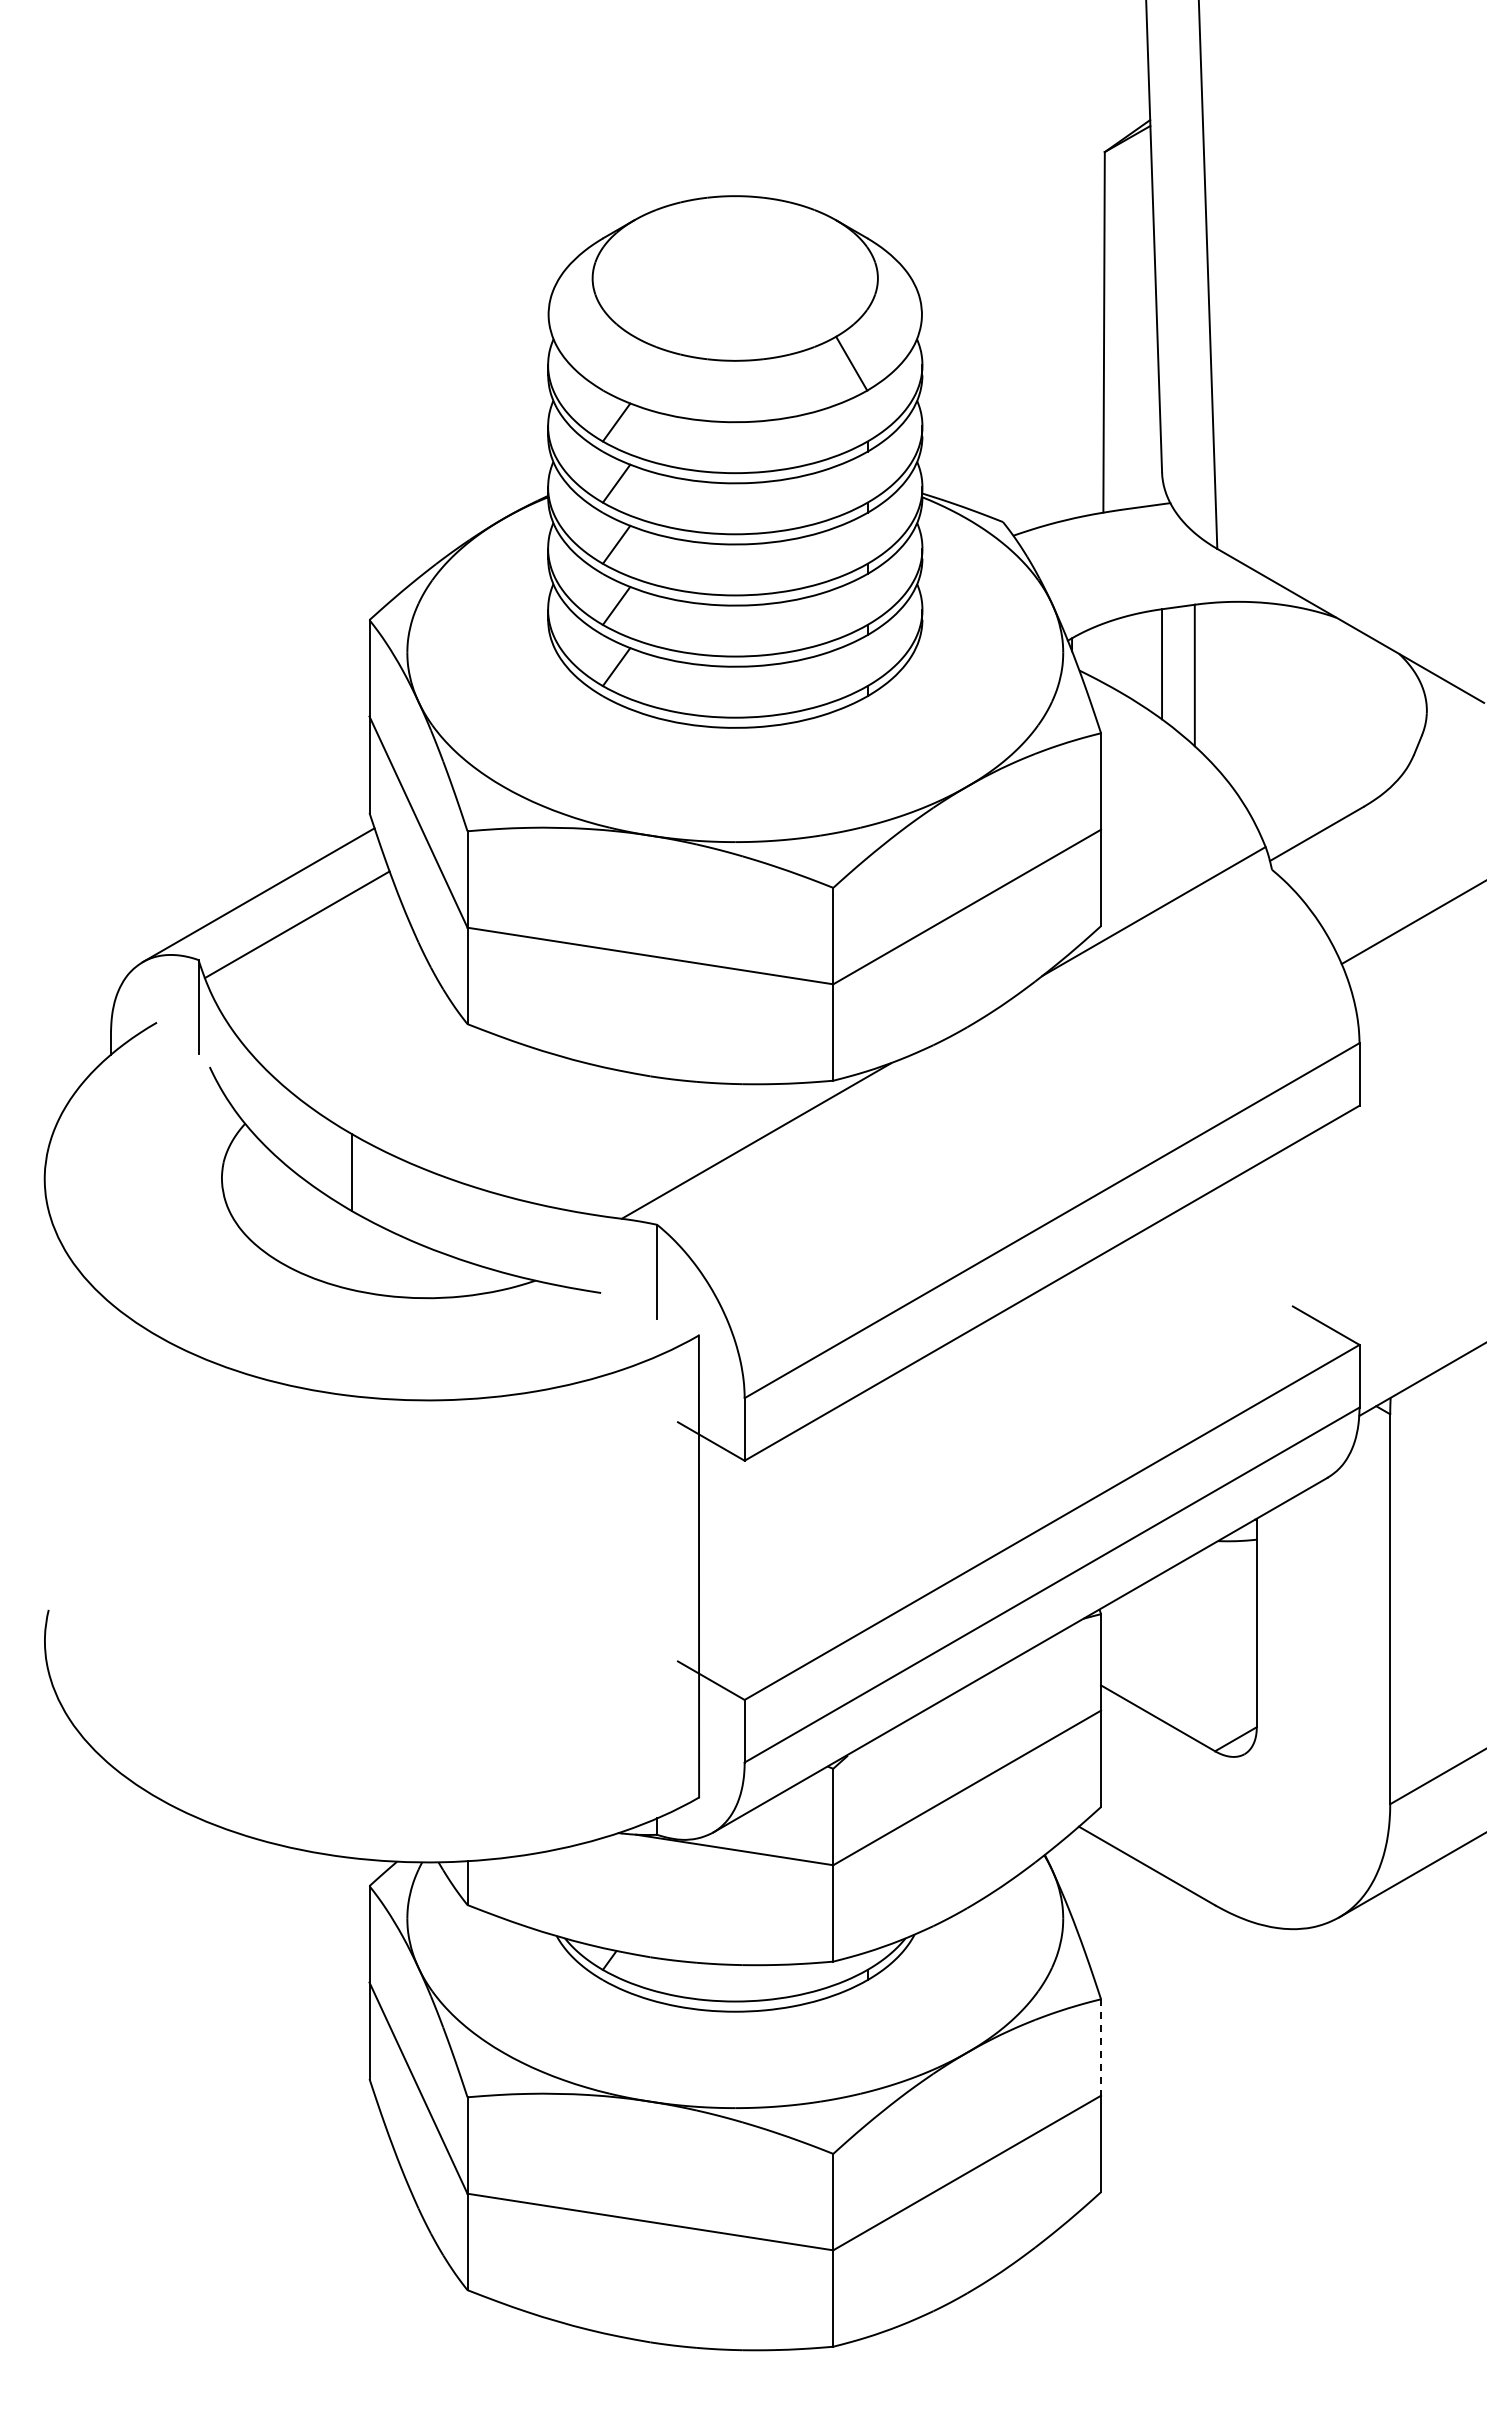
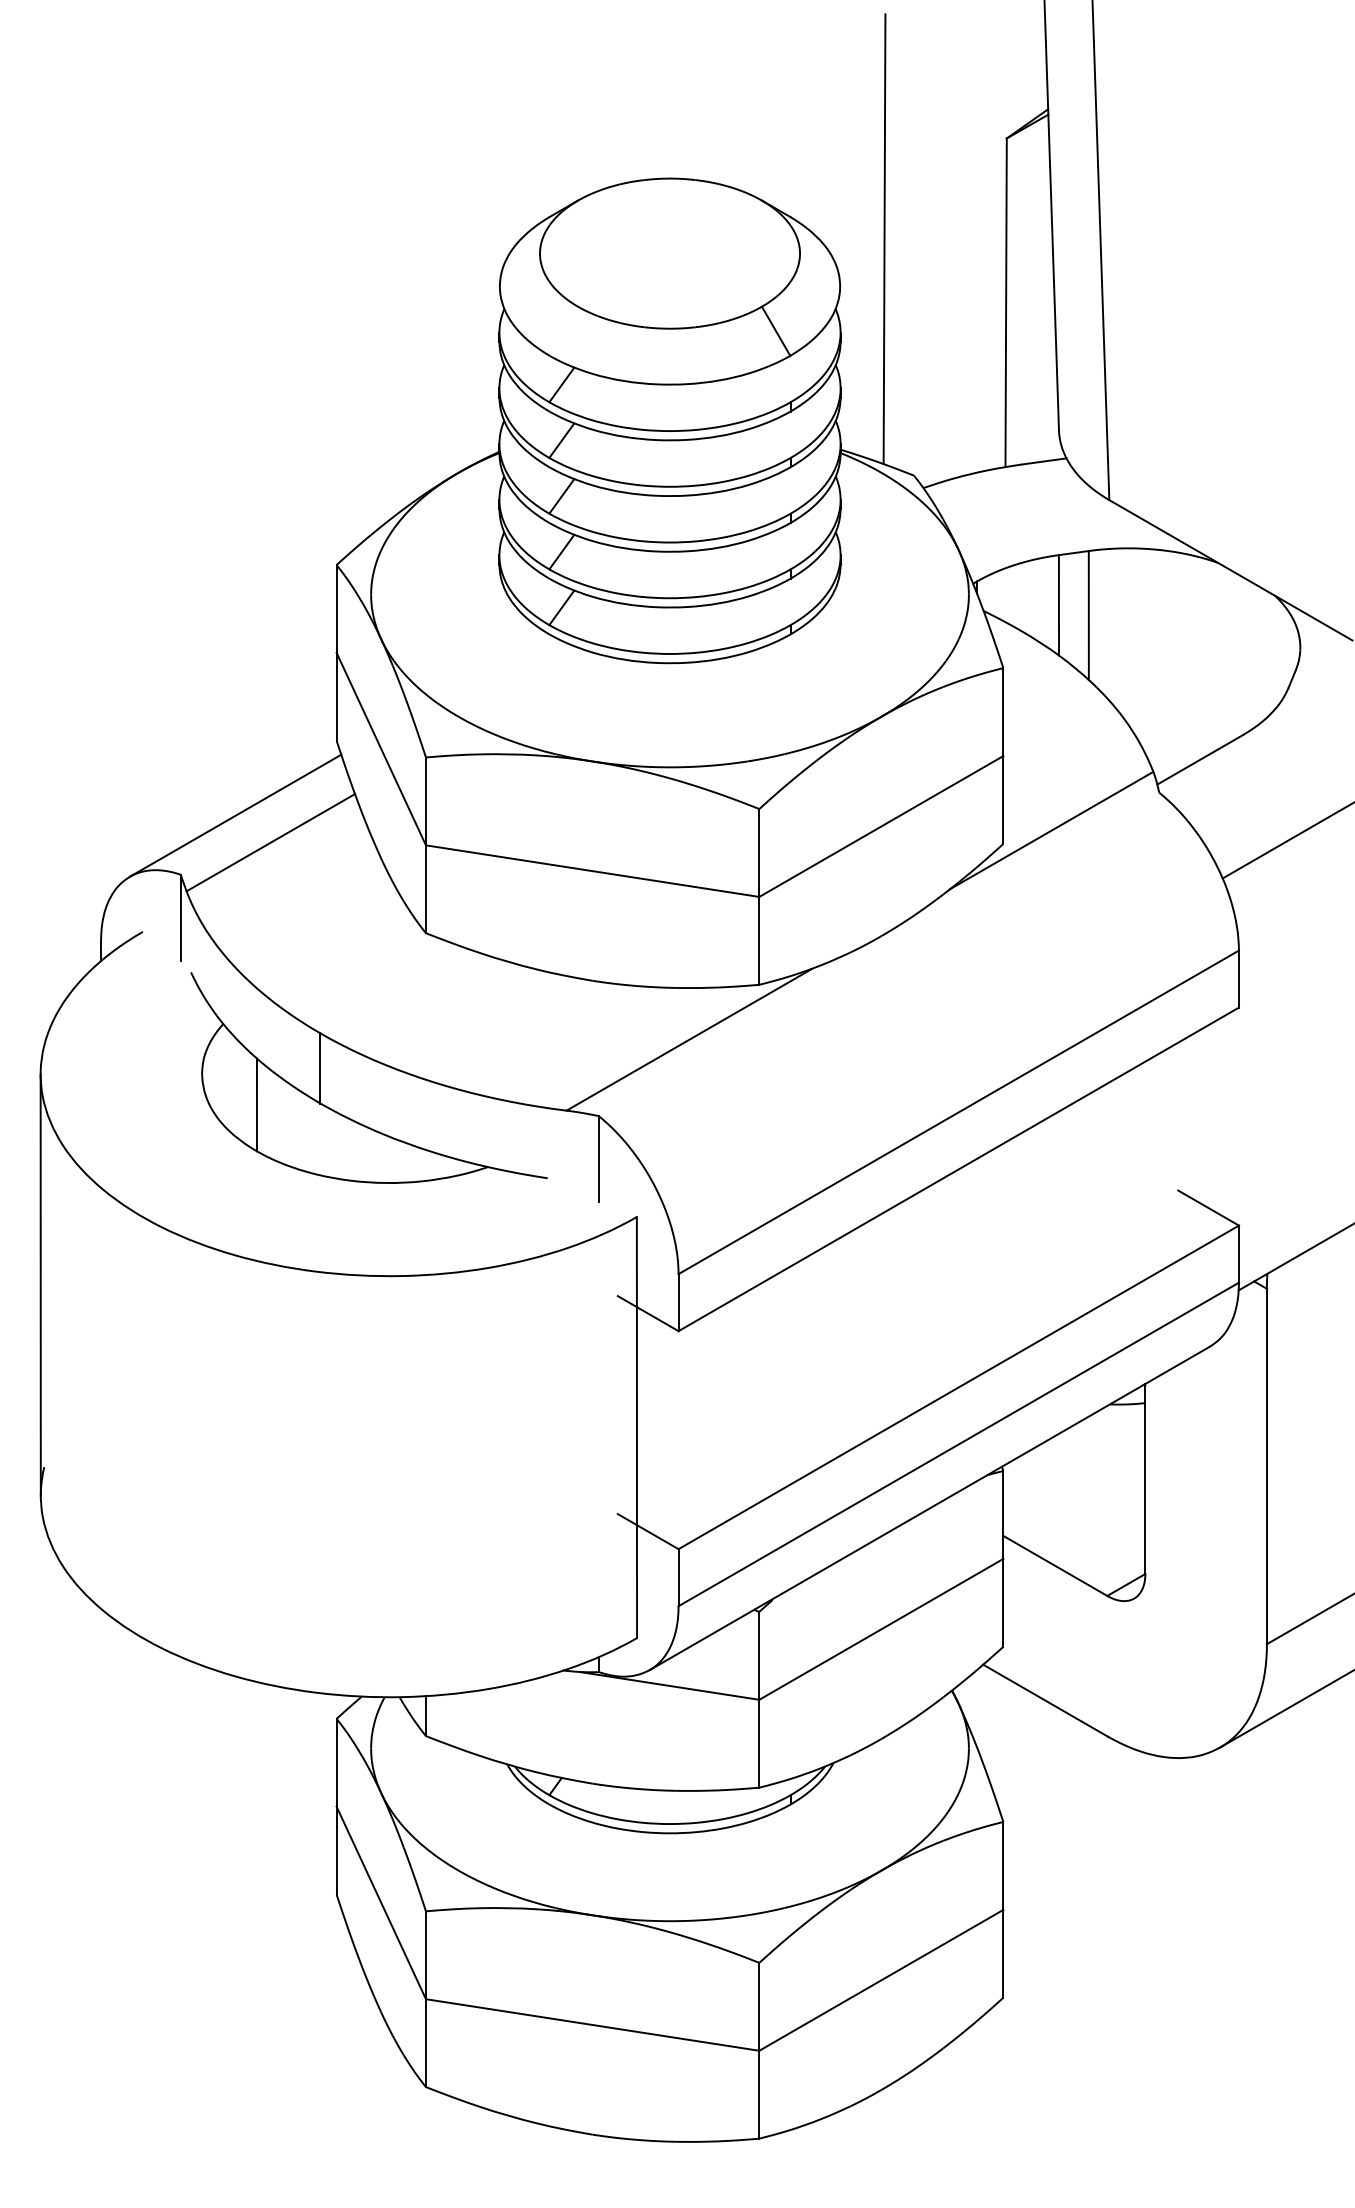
line: (970, 262) -> (884, 239), added
line: (282, 1212) -> (257, 1104), added
line: (44, 1410) -> (40, 1285), added
line: (1101, 2048) -> (1003, 1866), dashed -> solid

